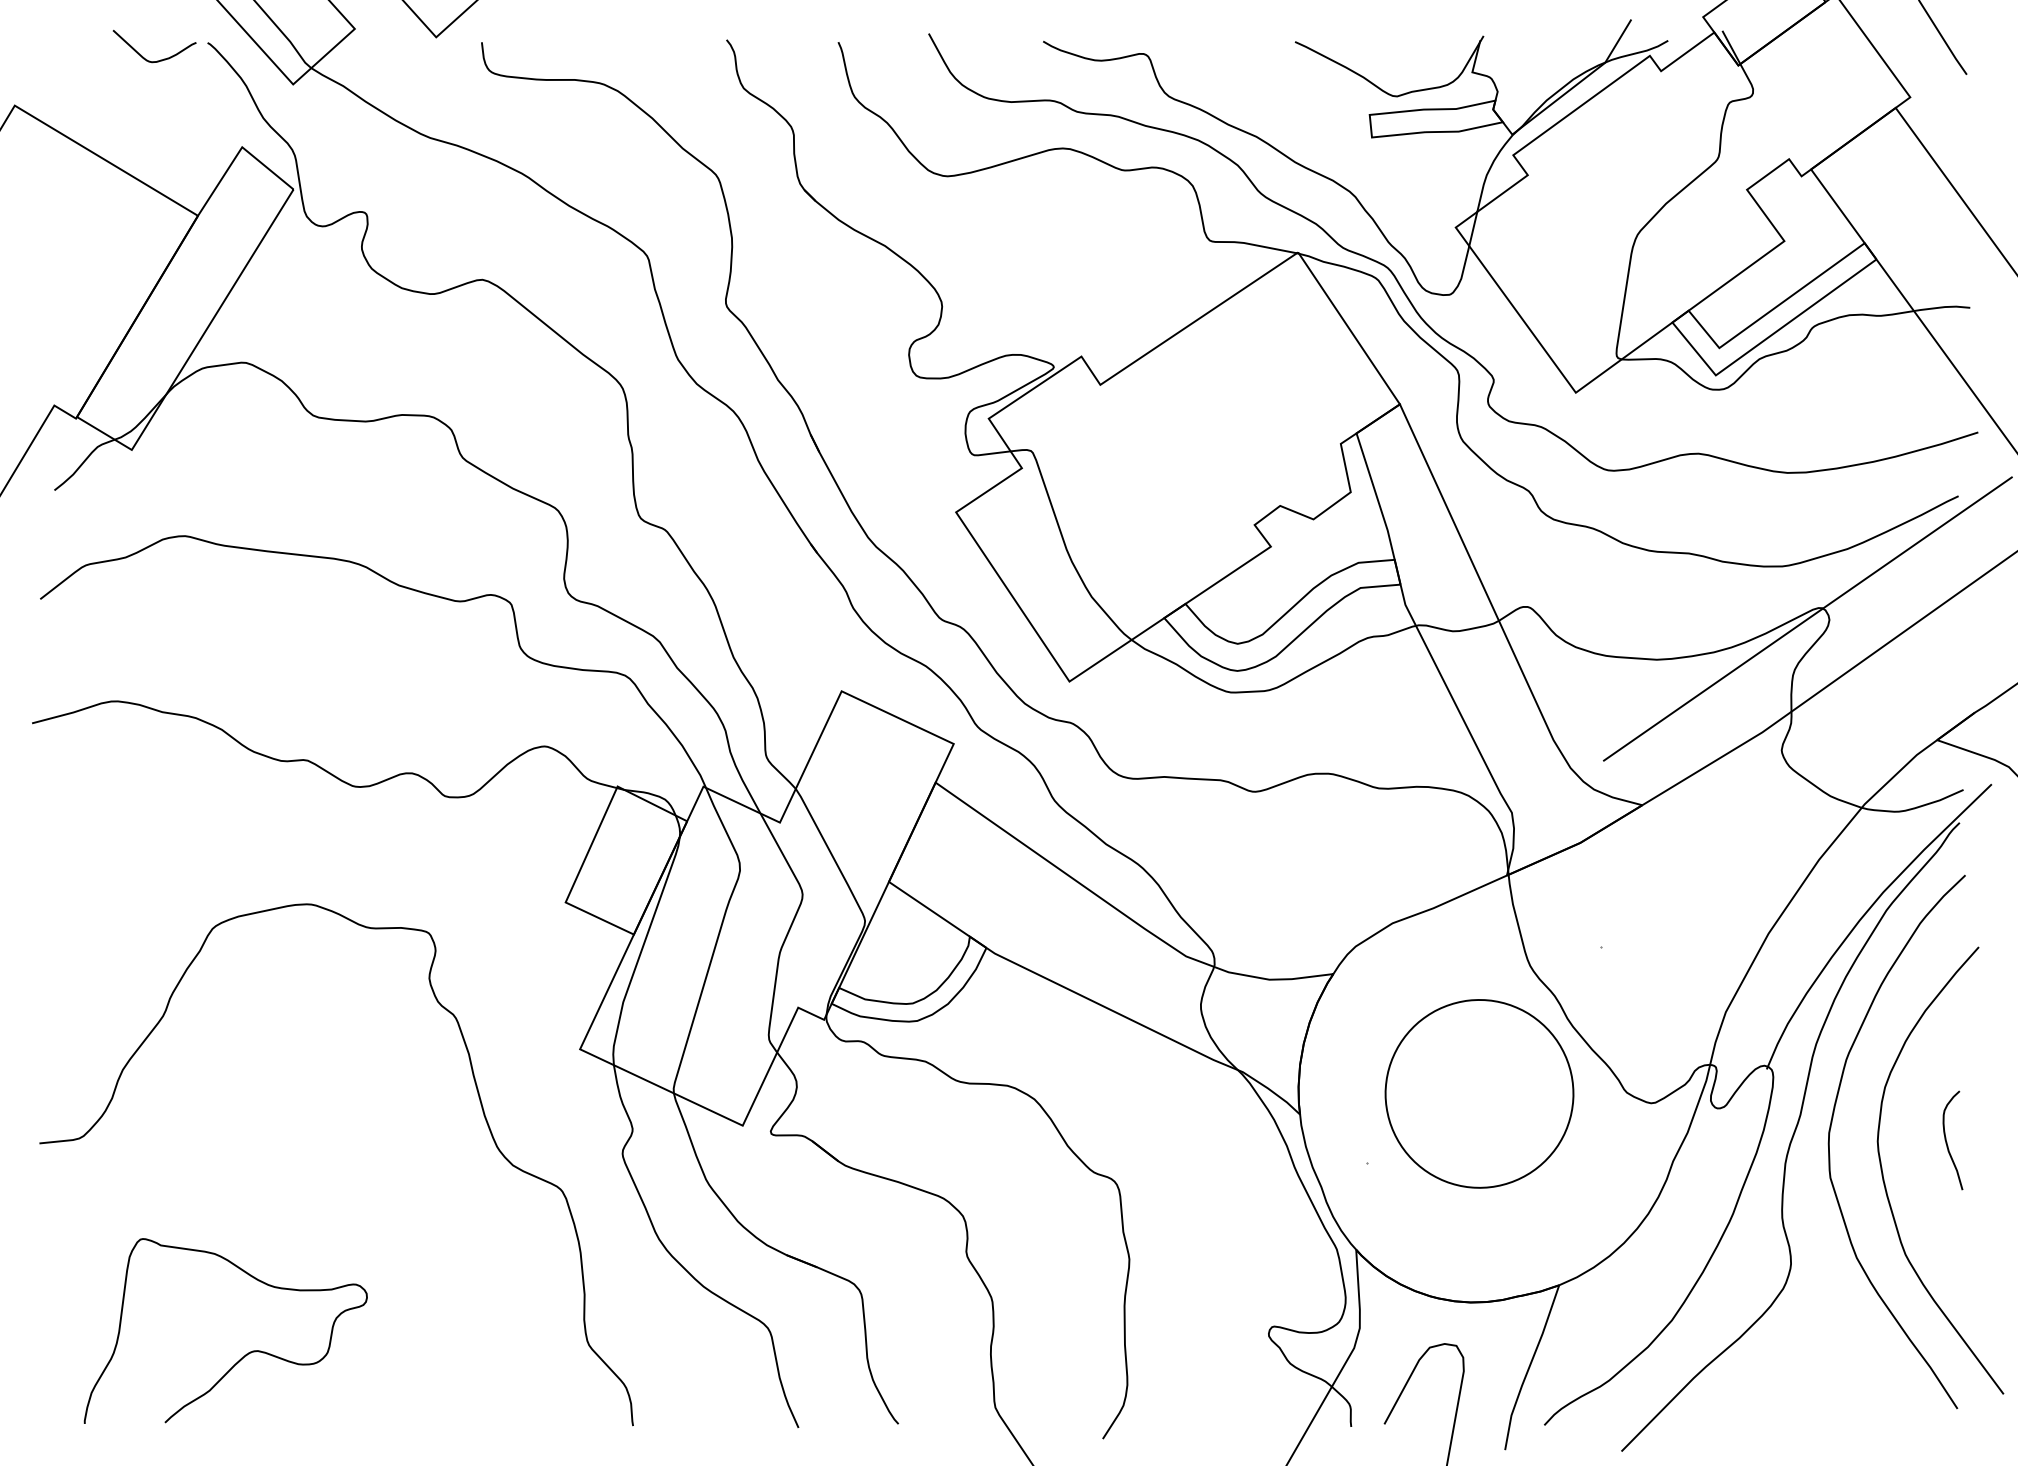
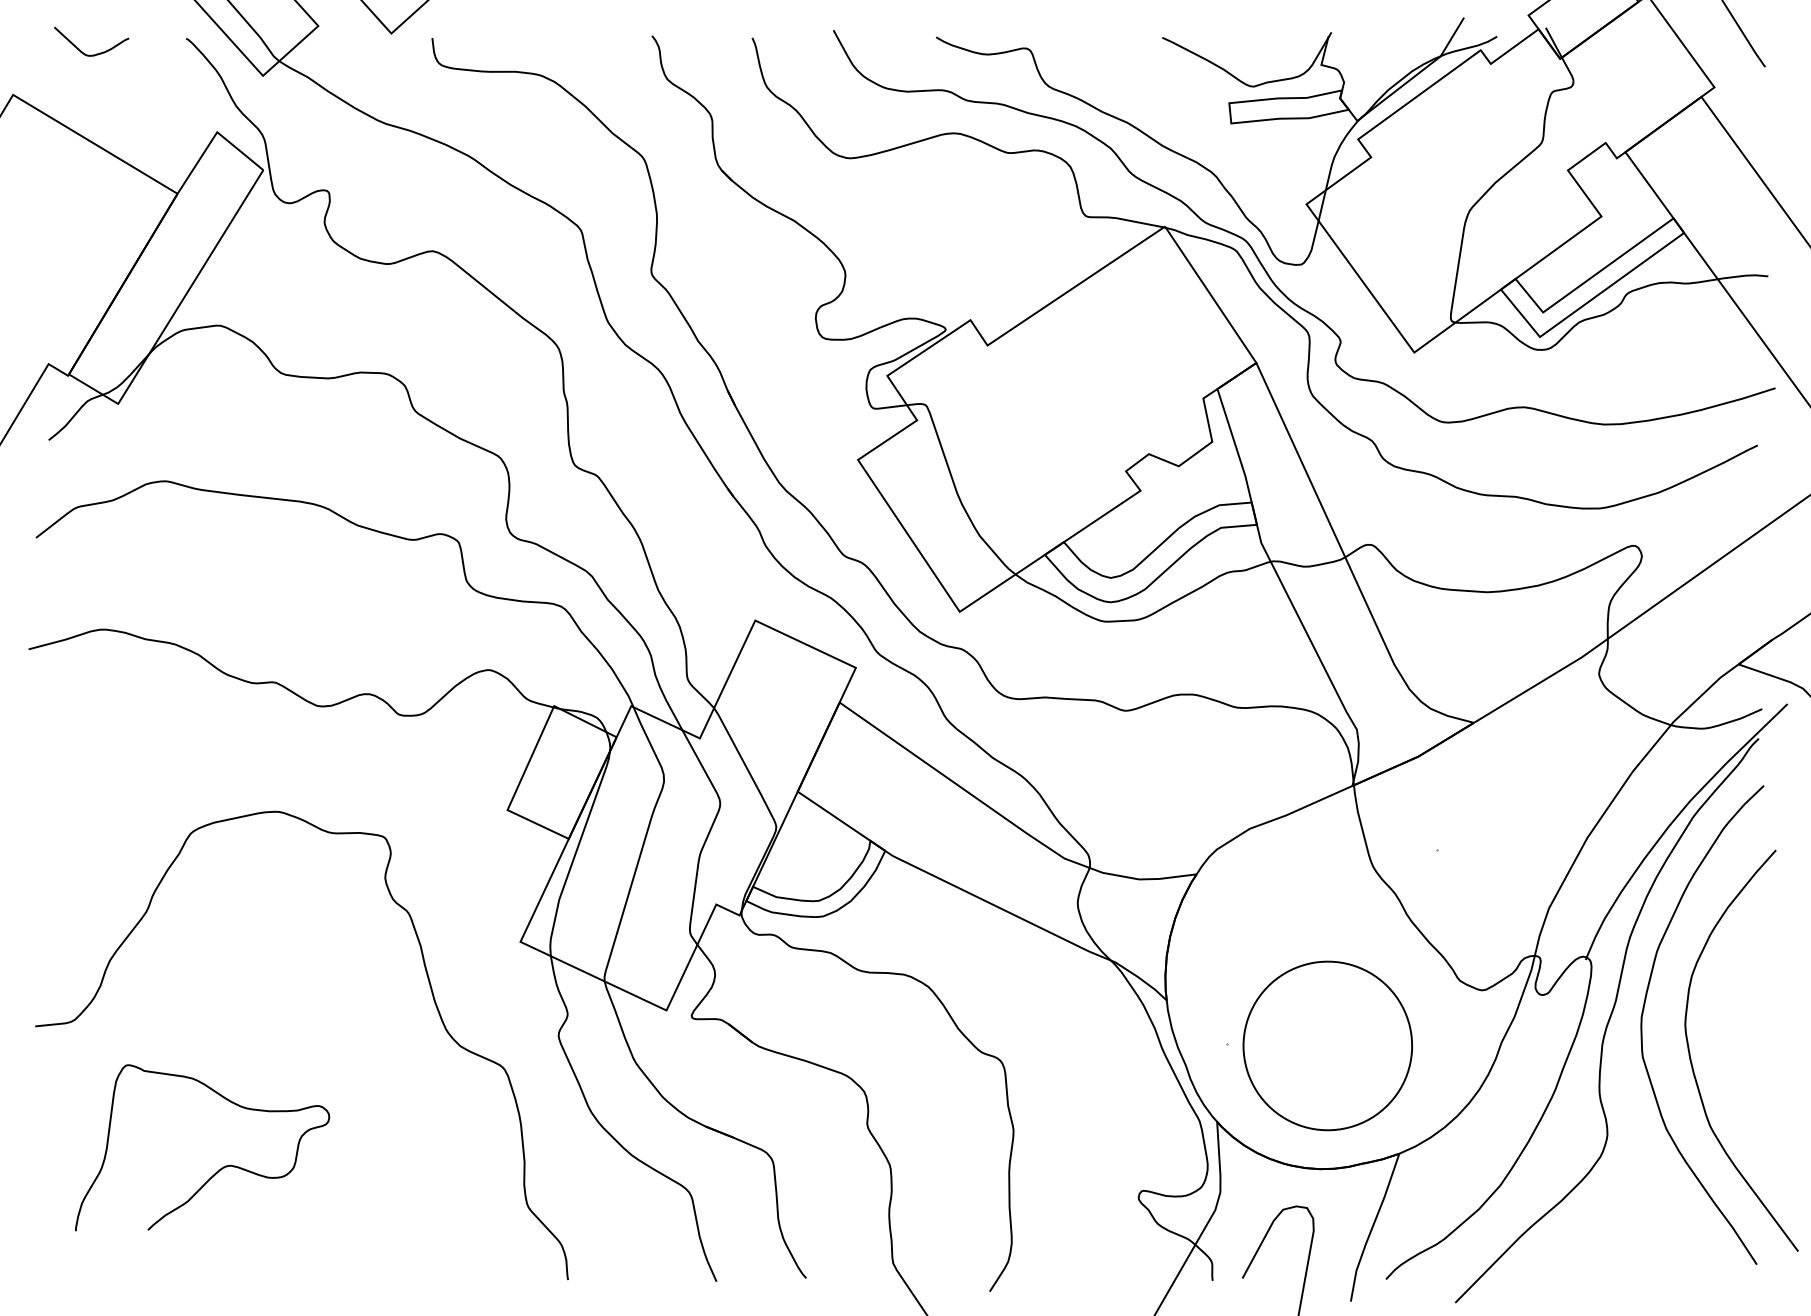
curve: (160, 59) -> (96, 53), moved
line: (1807, 618) -> (1622, 555), removed
part: (1479, 1093) -> (1327, 1045), moved
curve: (1947, 1140) -> (1747, 1023), removed
curve: (242, 1356) -> (217, 1170), moved

